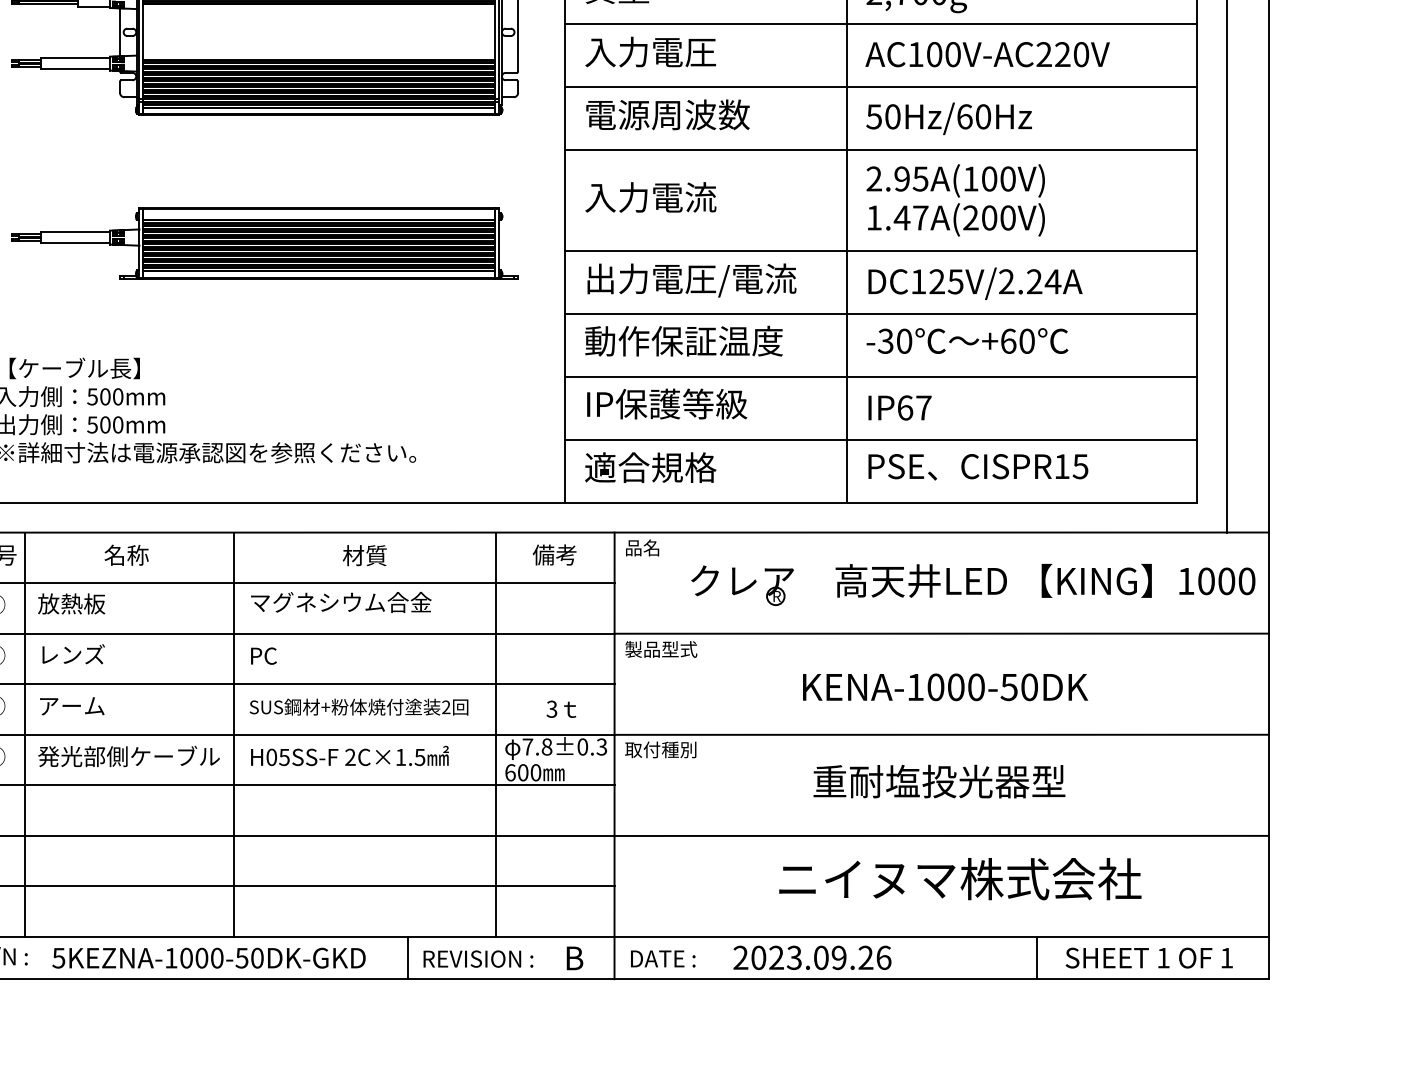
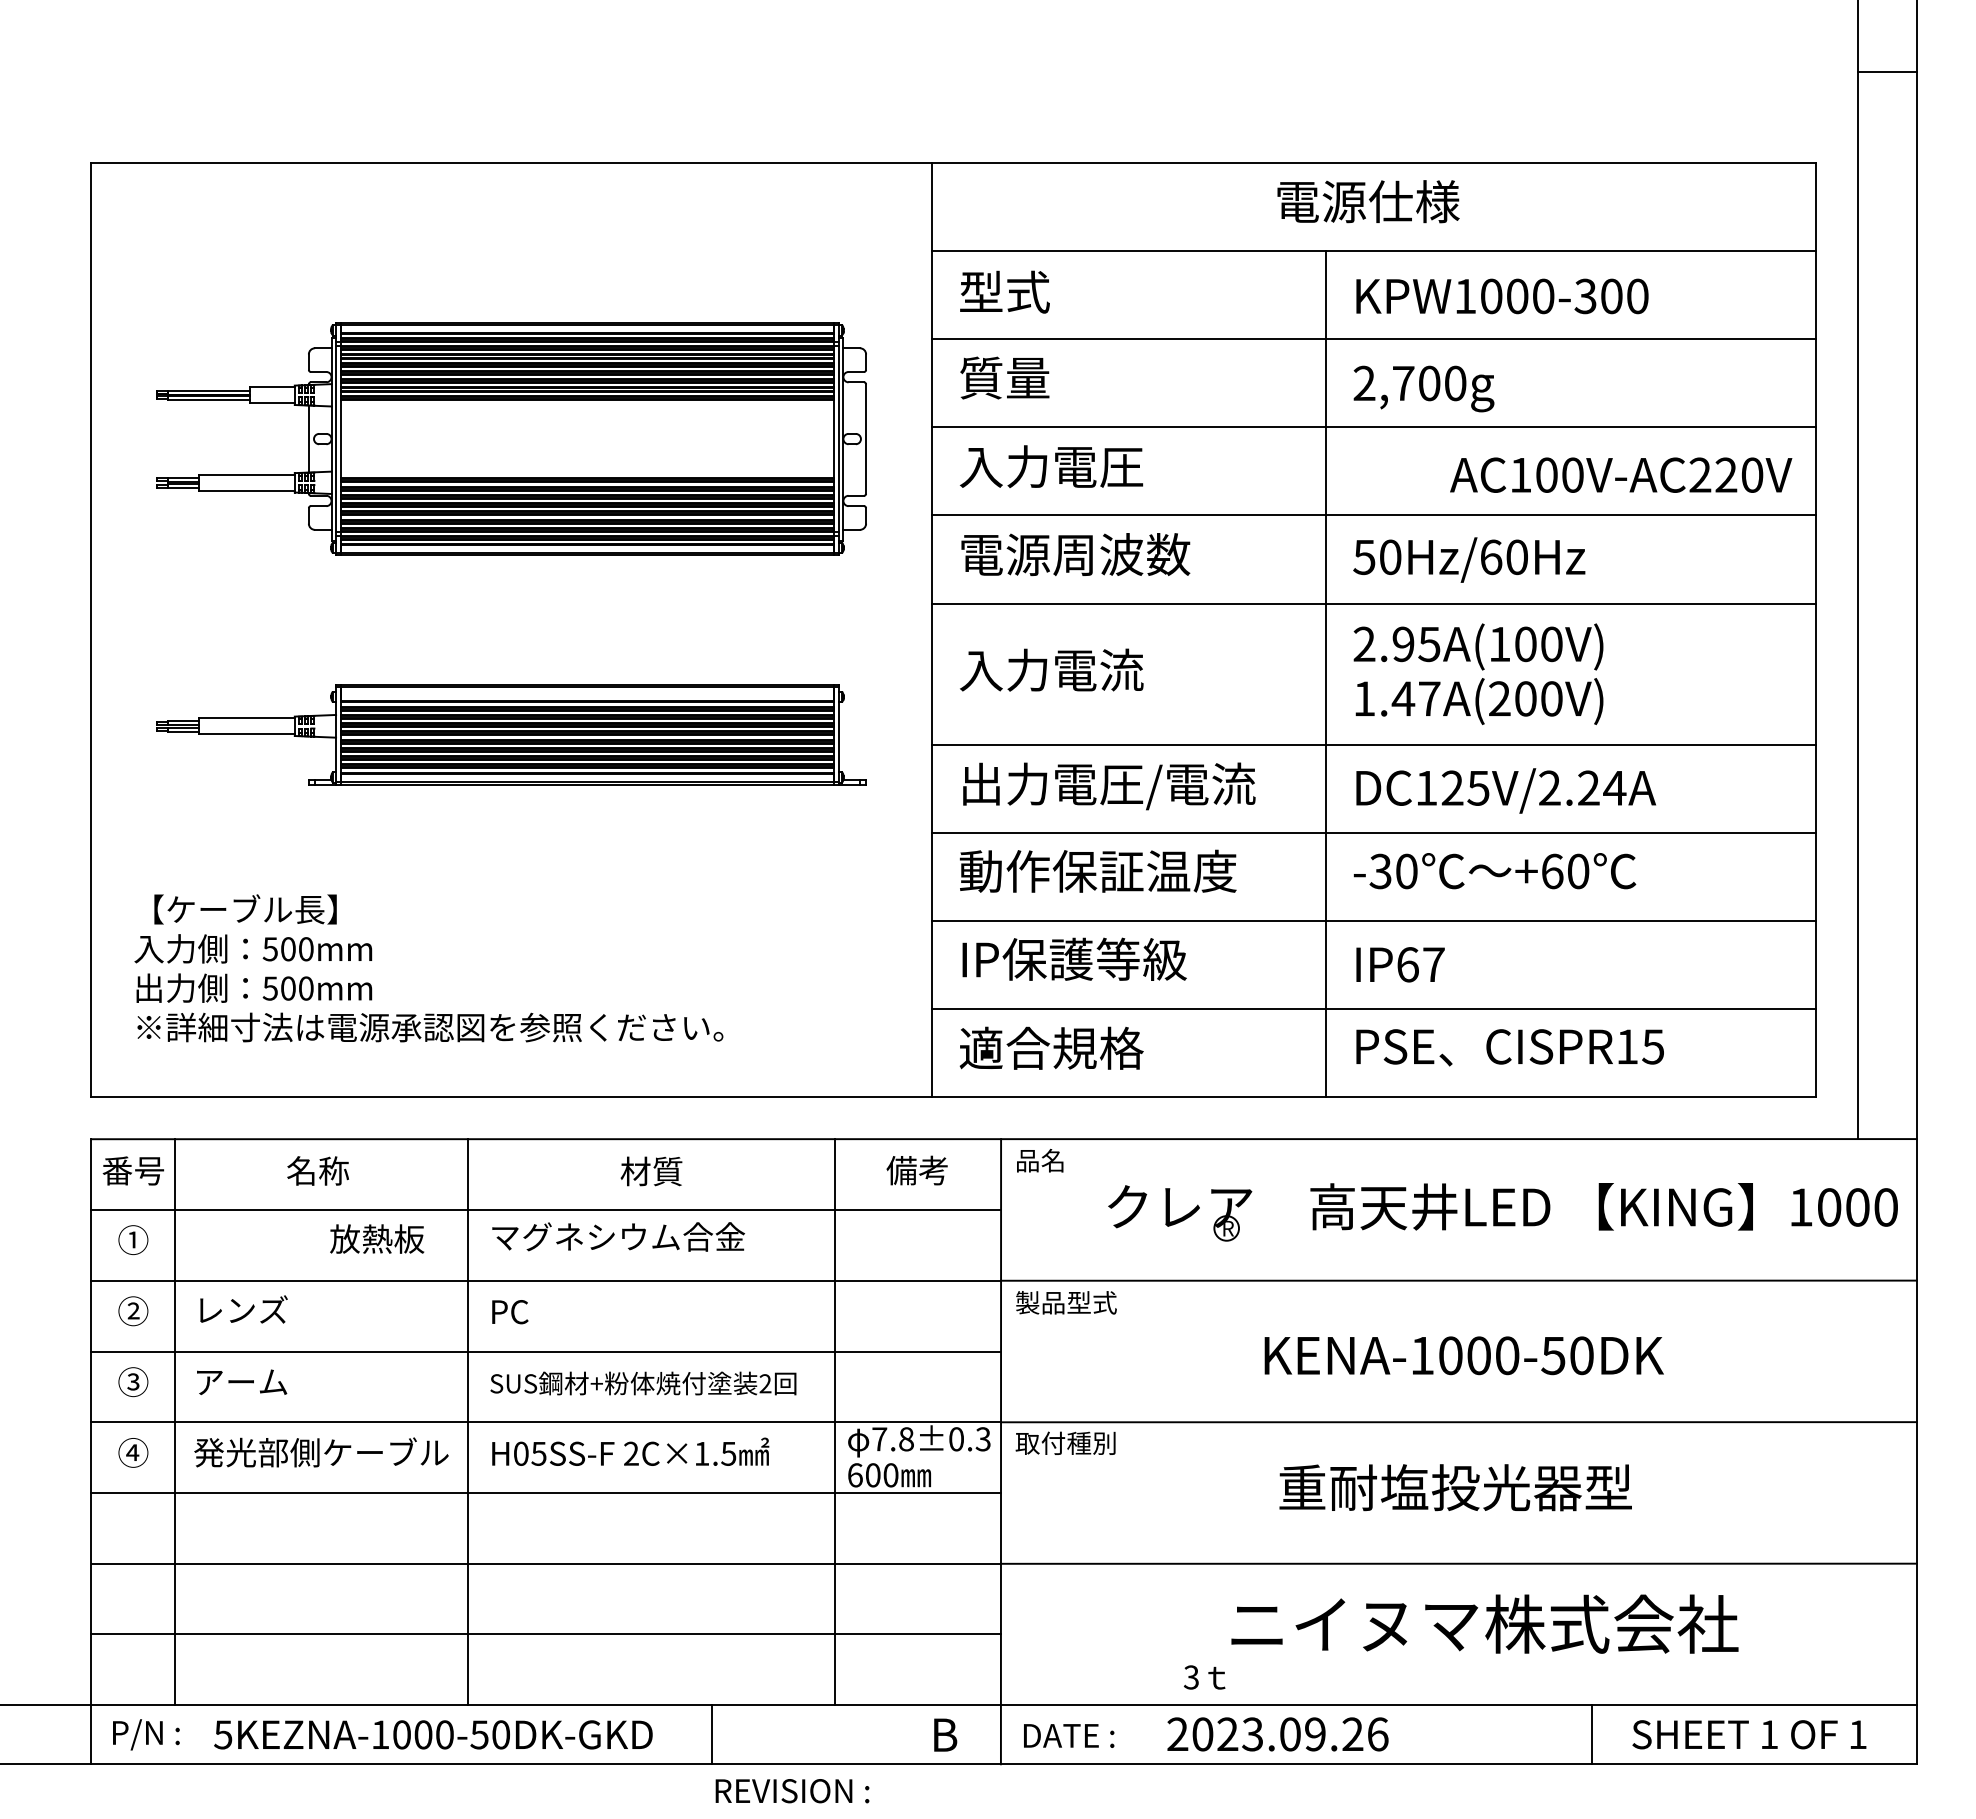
text: (987, 54) -> (1621, 474), moved
text: (71, 603) -> (377, 1238), moved
text: (561, 709) -> (1204, 1677), moved
text: (478, 959) -> (792, 1791), moved

